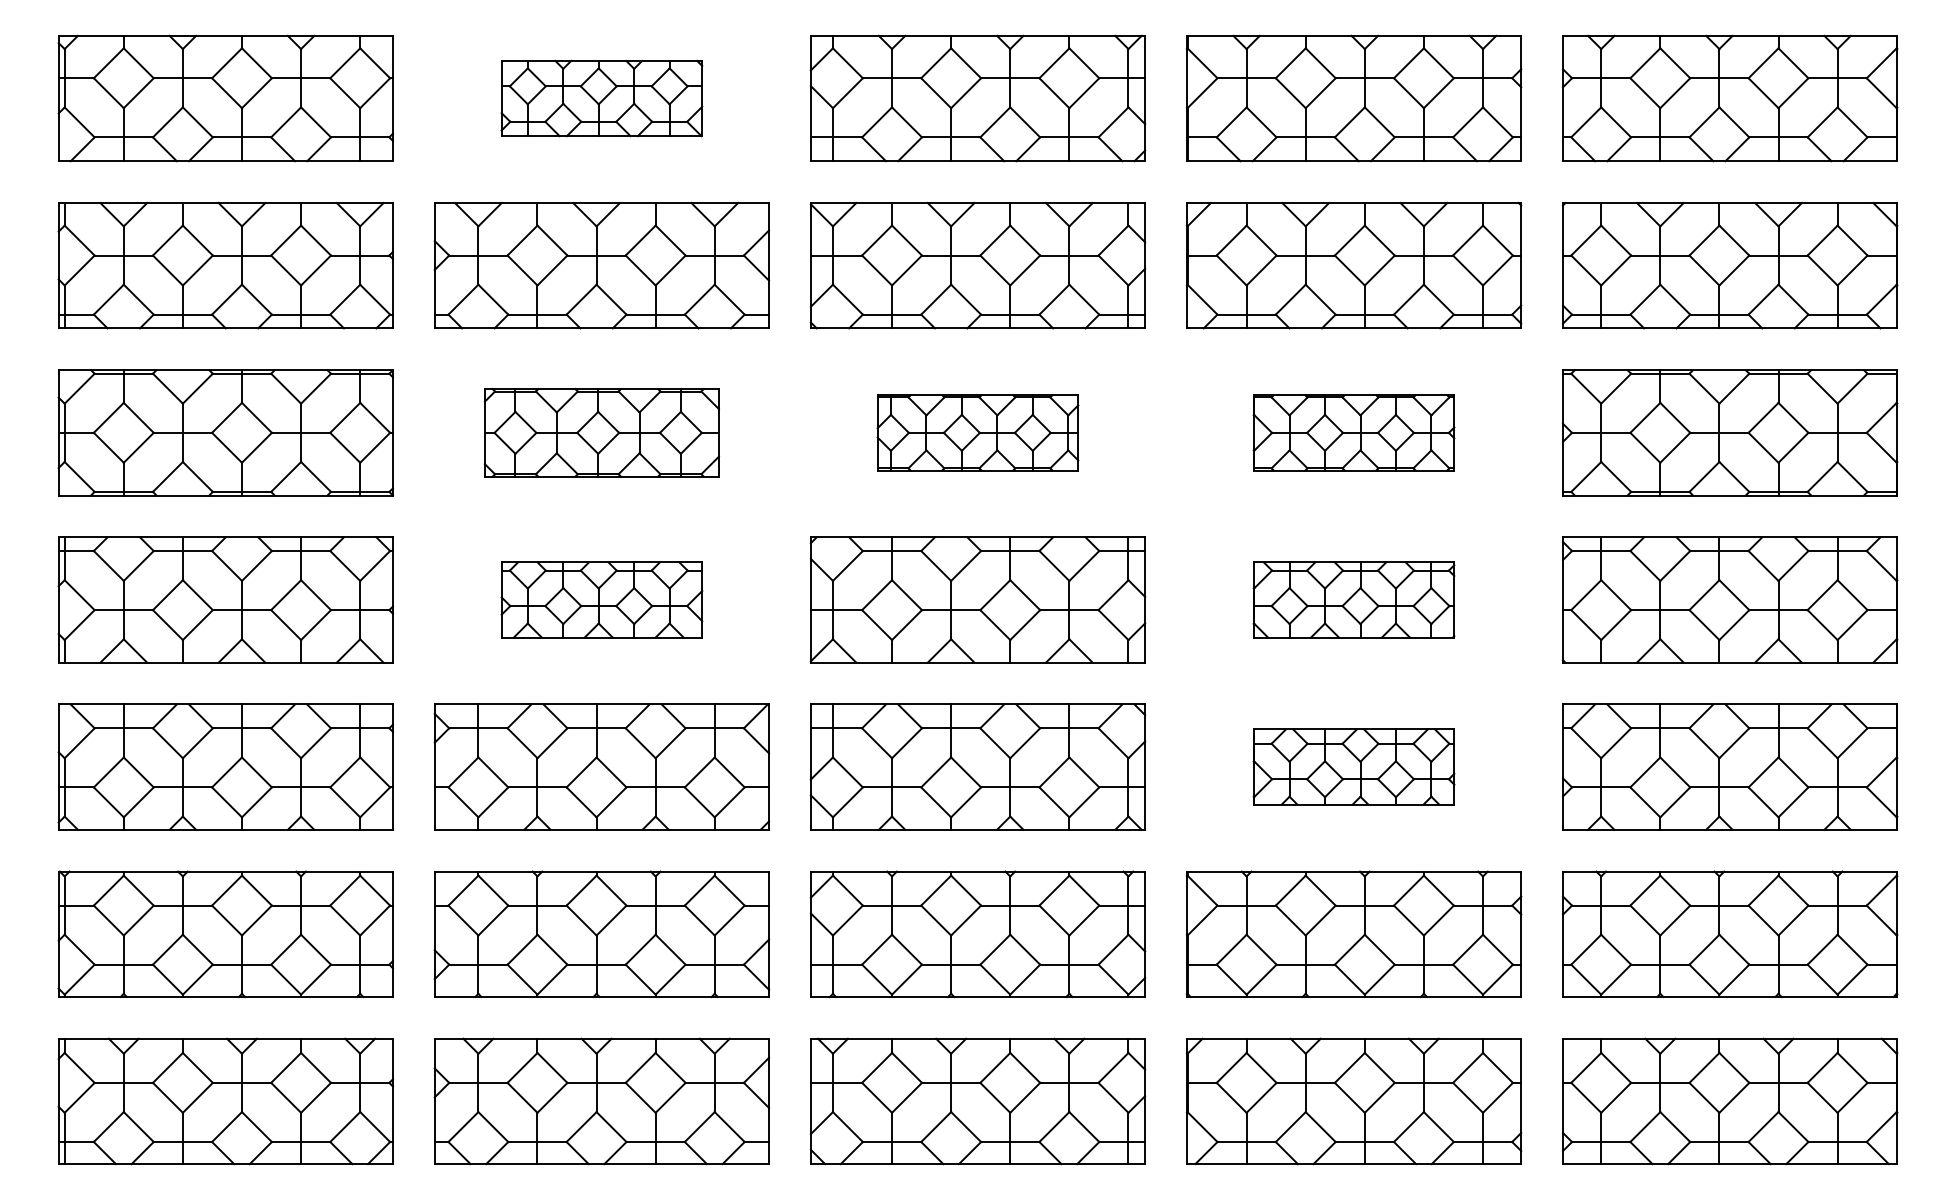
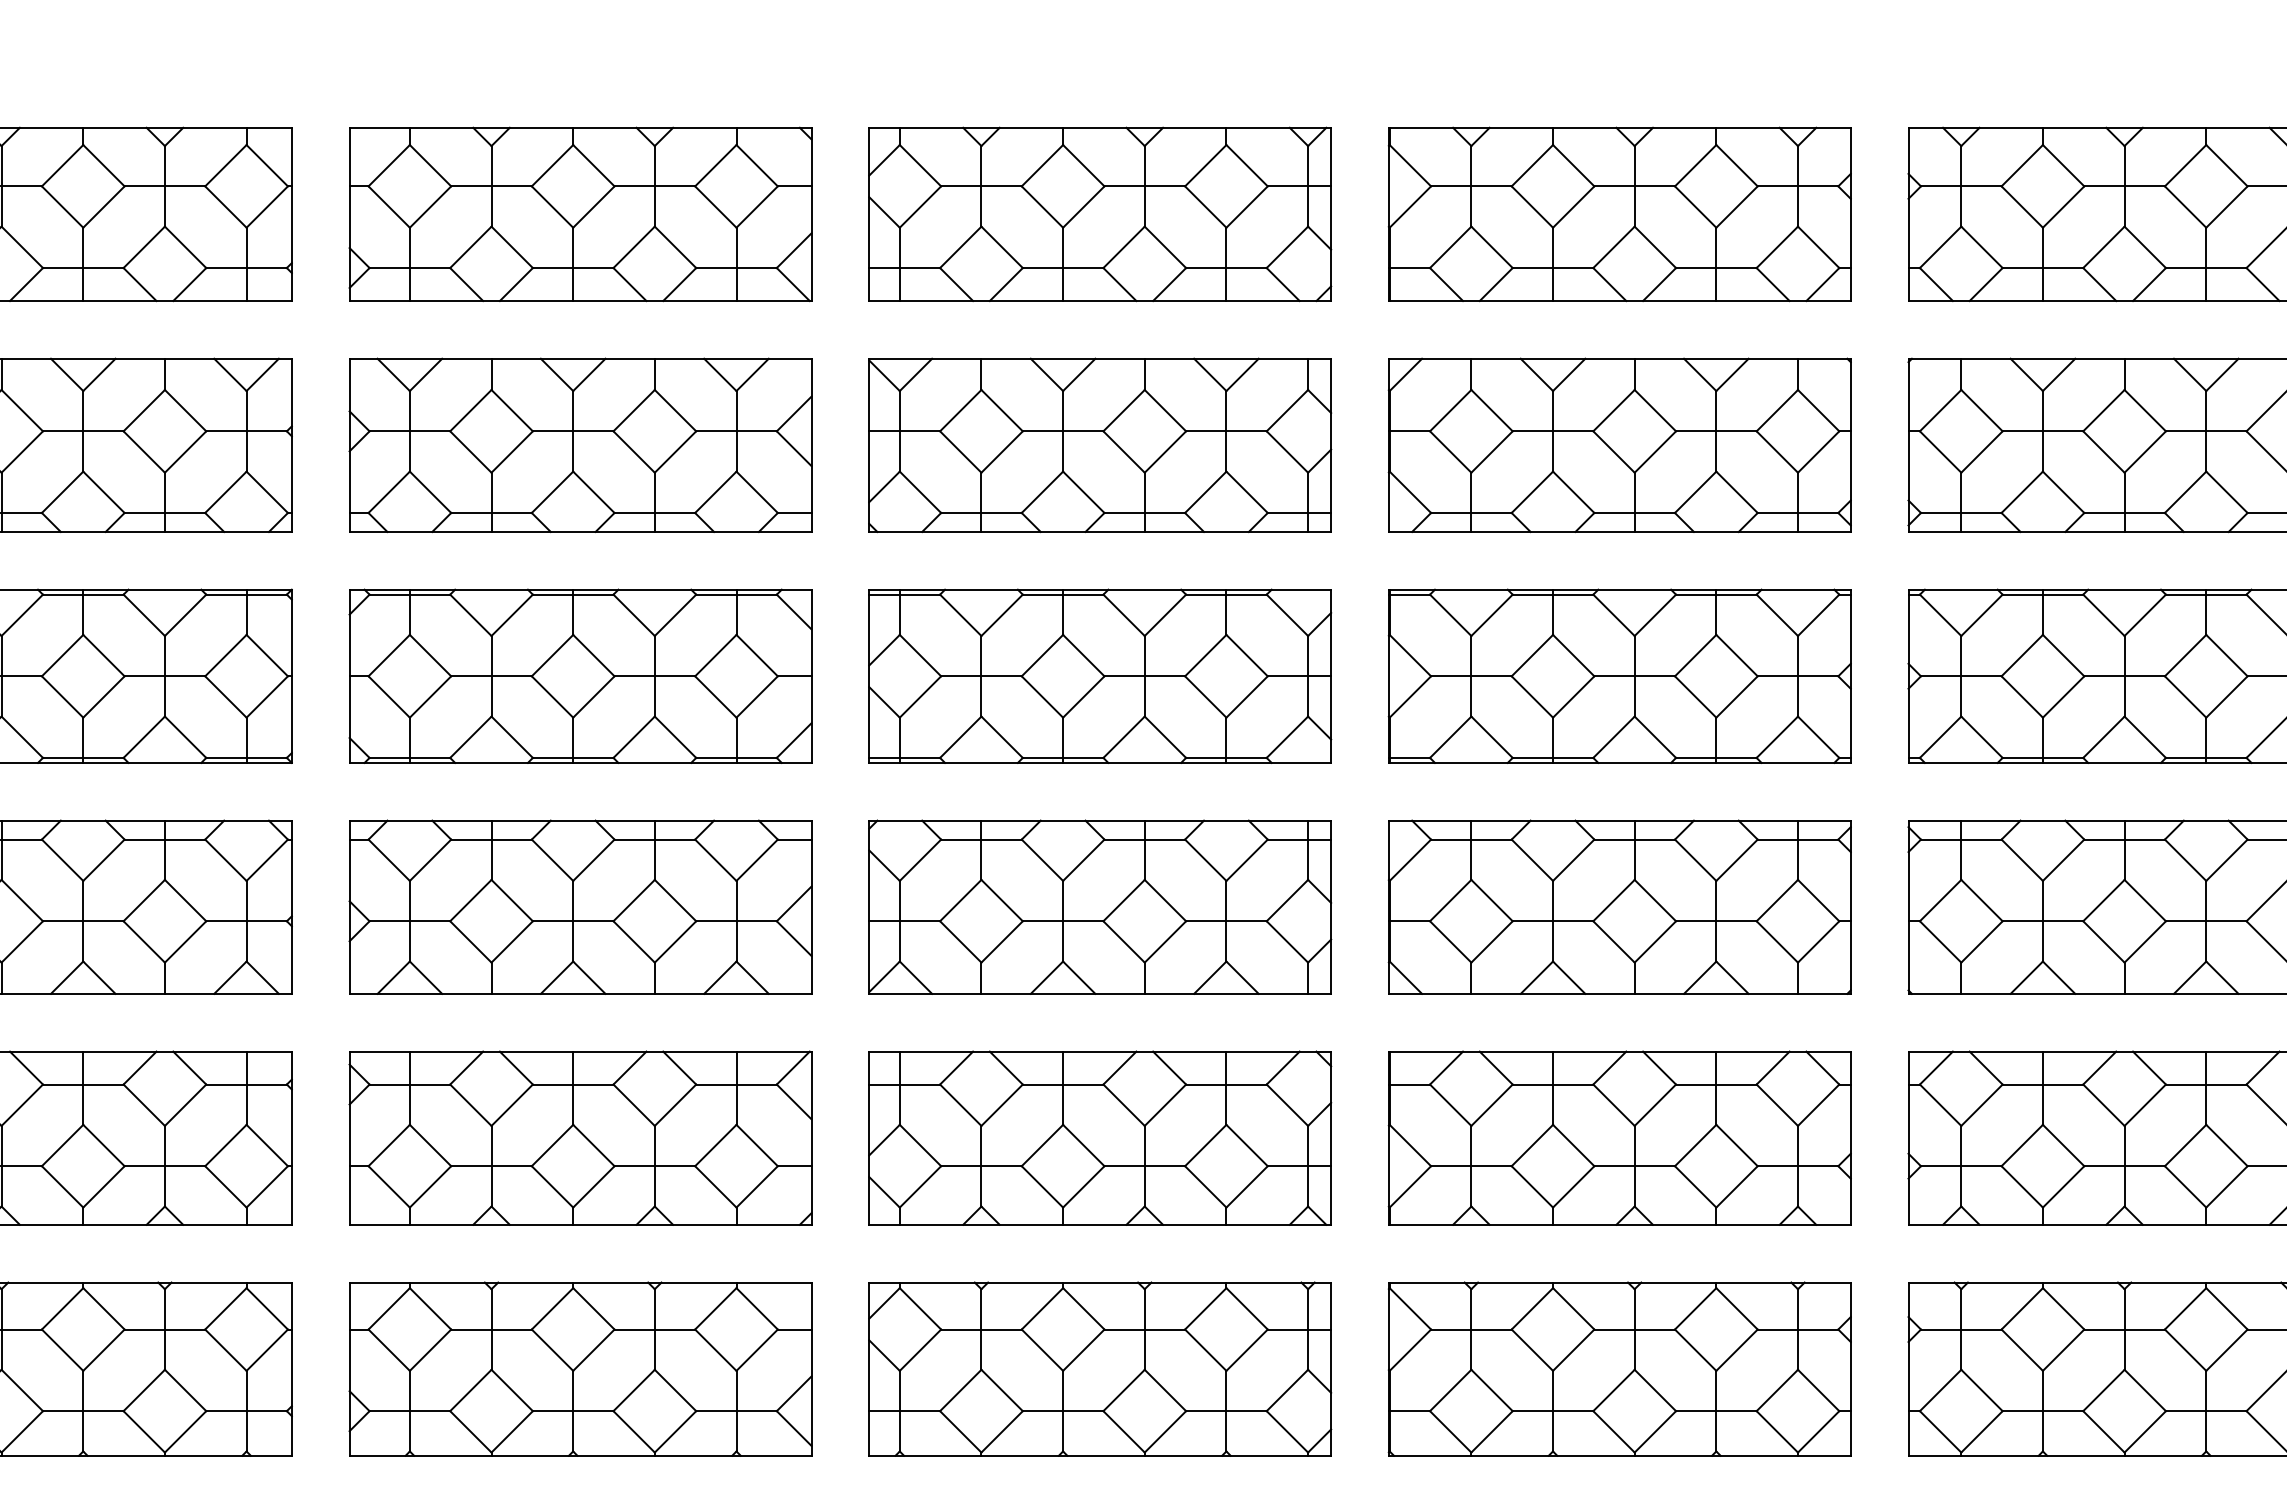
part: (601, 98) -> (579, 214), size x1.67
part: (601, 432) -> (579, 675), size x1.43
part: (977, 432) -> (1099, 675), size x1.67
part: (1353, 432) -> (1619, 675), size x1.67
part: (601, 599) -> (579, 906), size x1.67
part: (1353, 599) -> (1619, 906), size x1.67
part: (1353, 766) -> (1619, 1137), size x1.67

